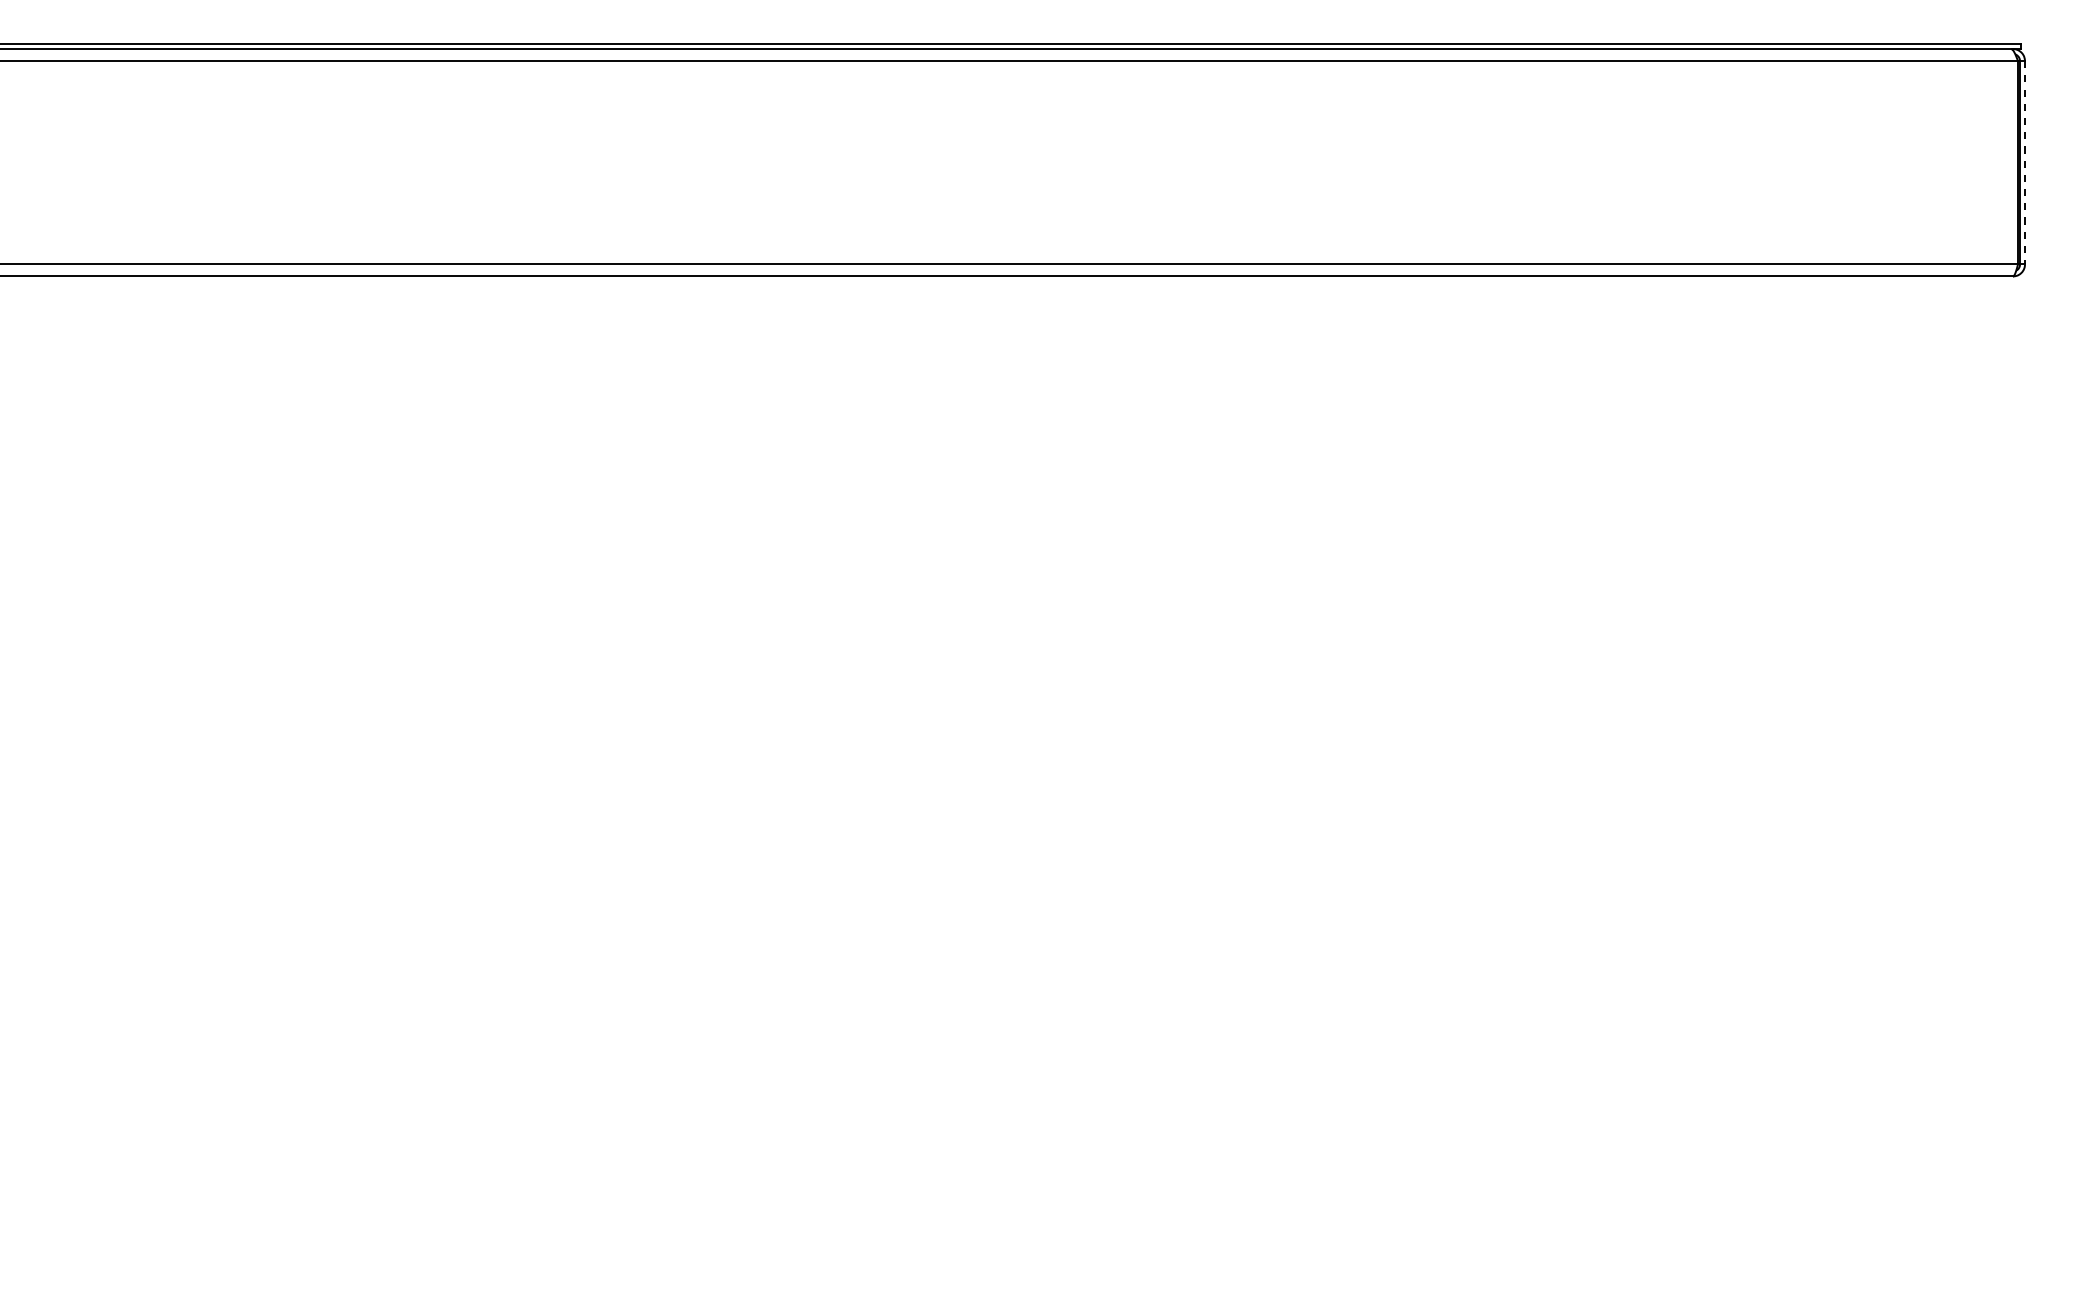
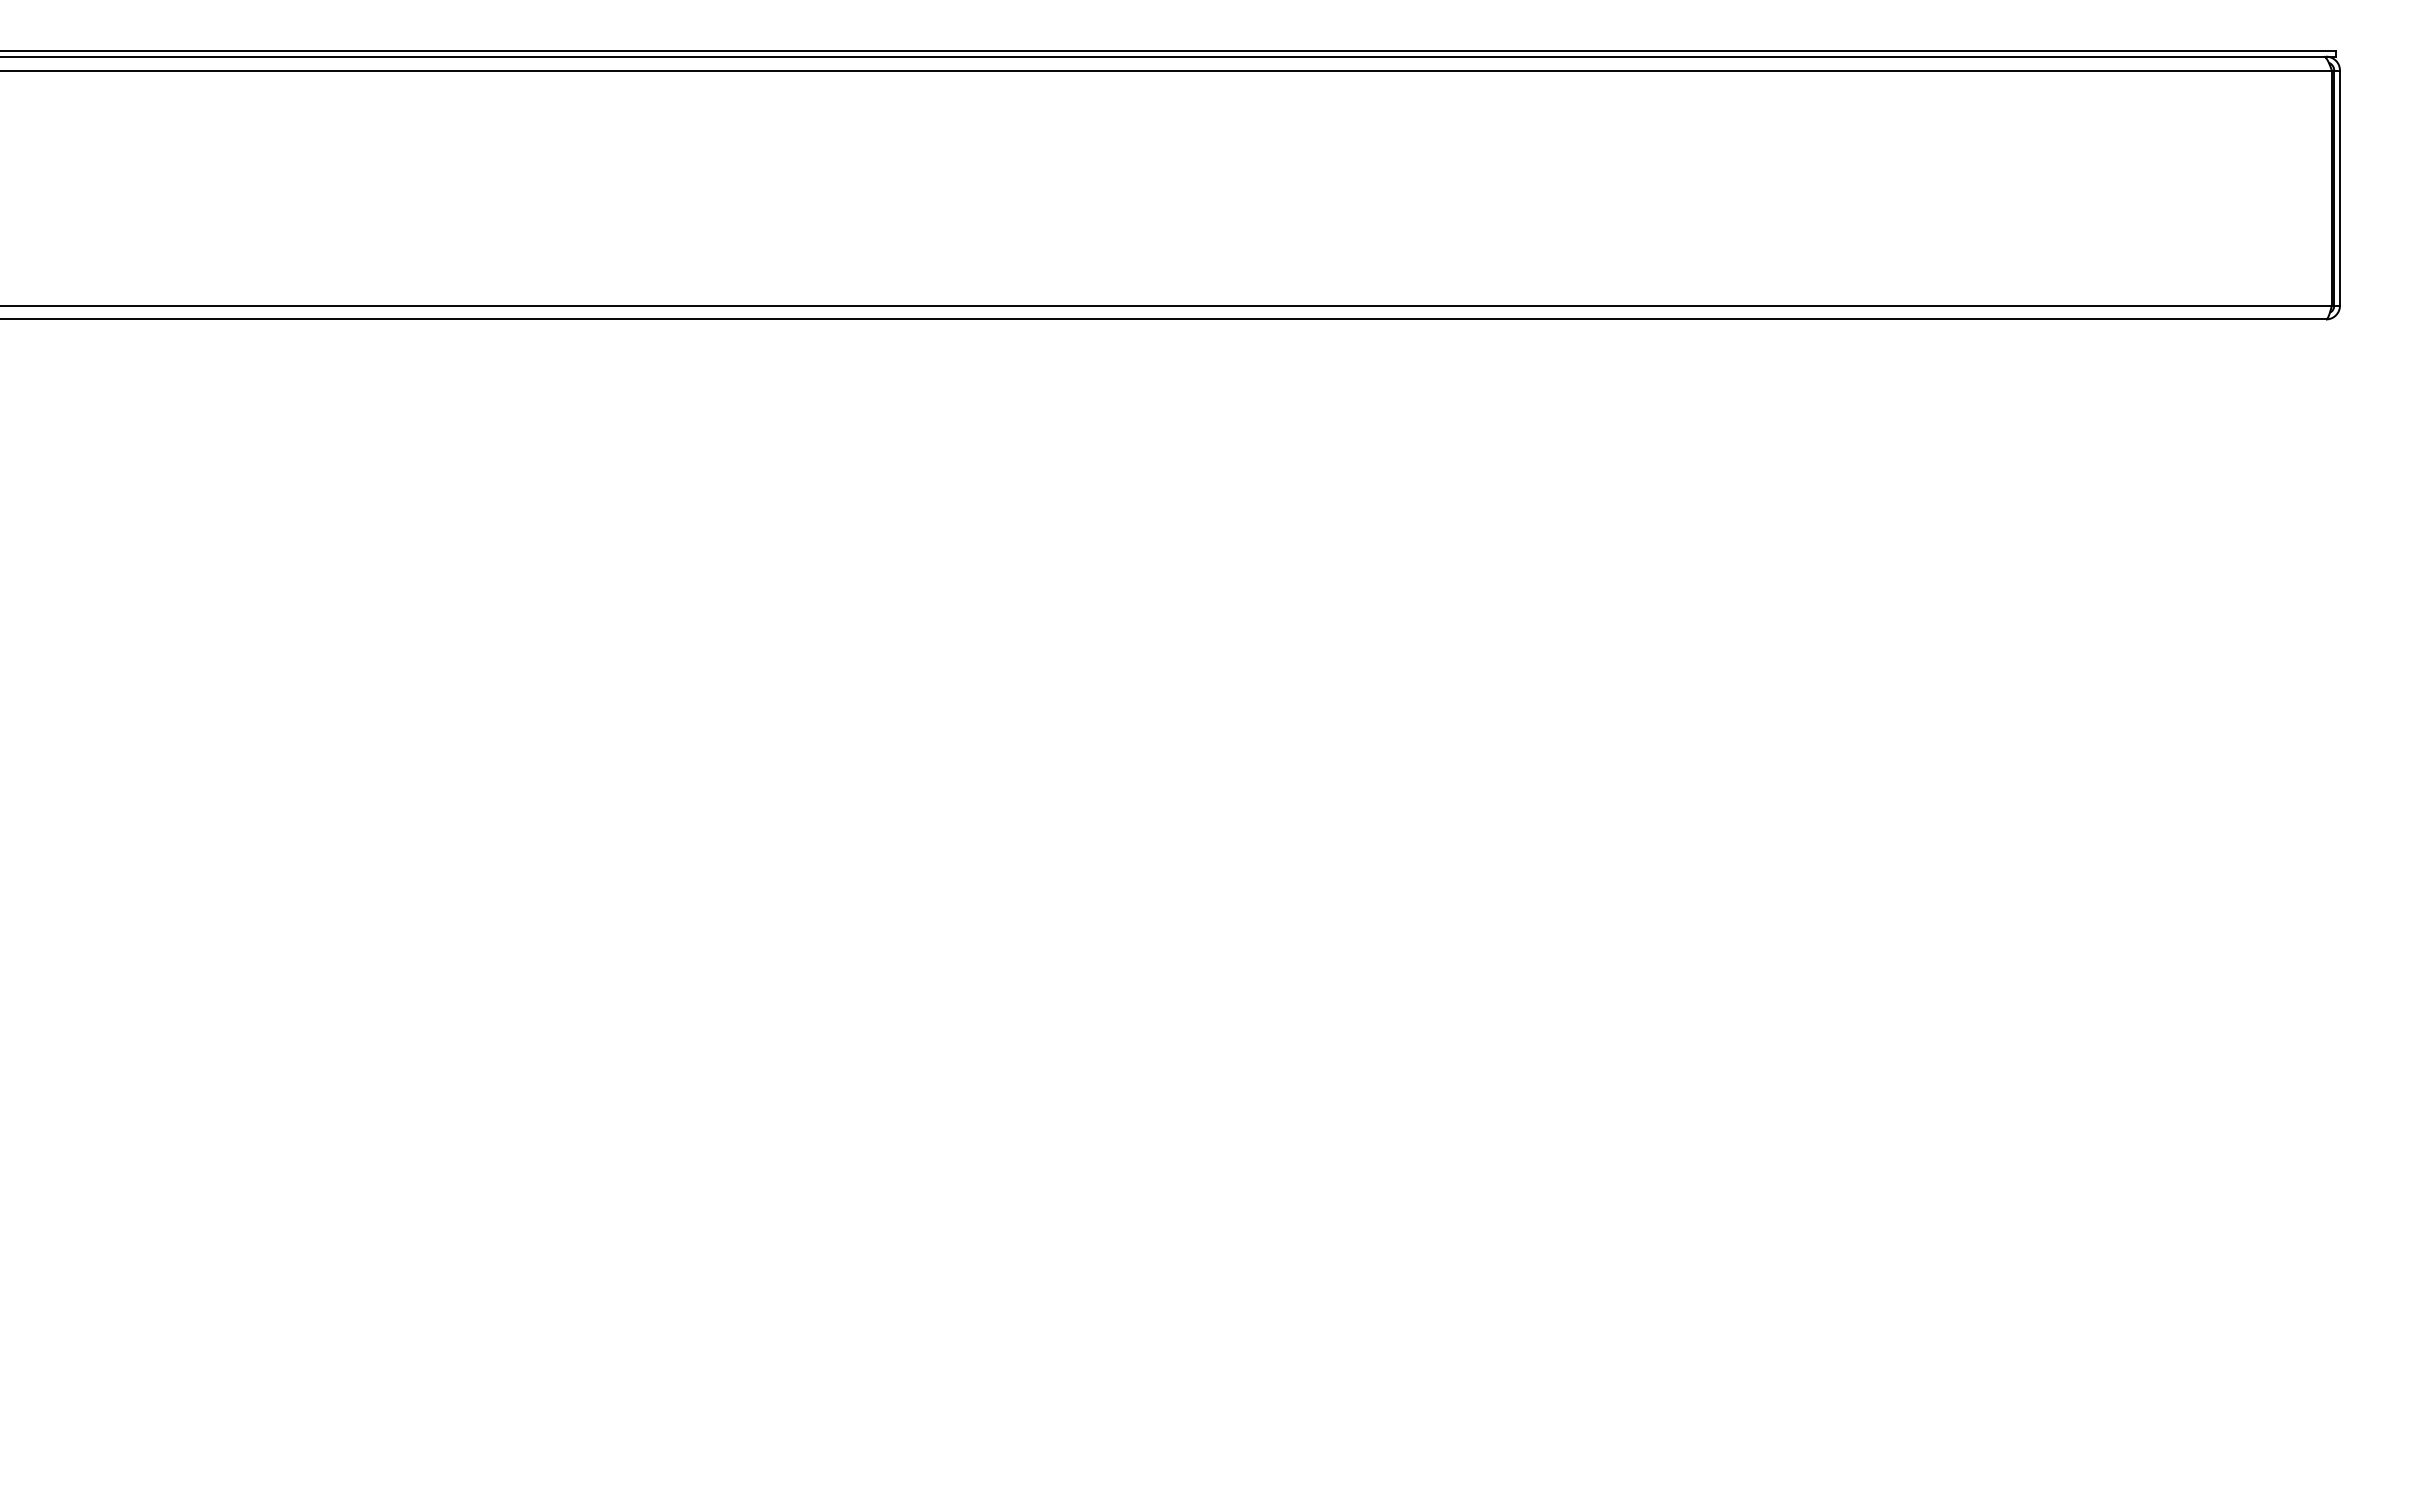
line: (2025, 163) -> (2340, 188), dashed -> solid

